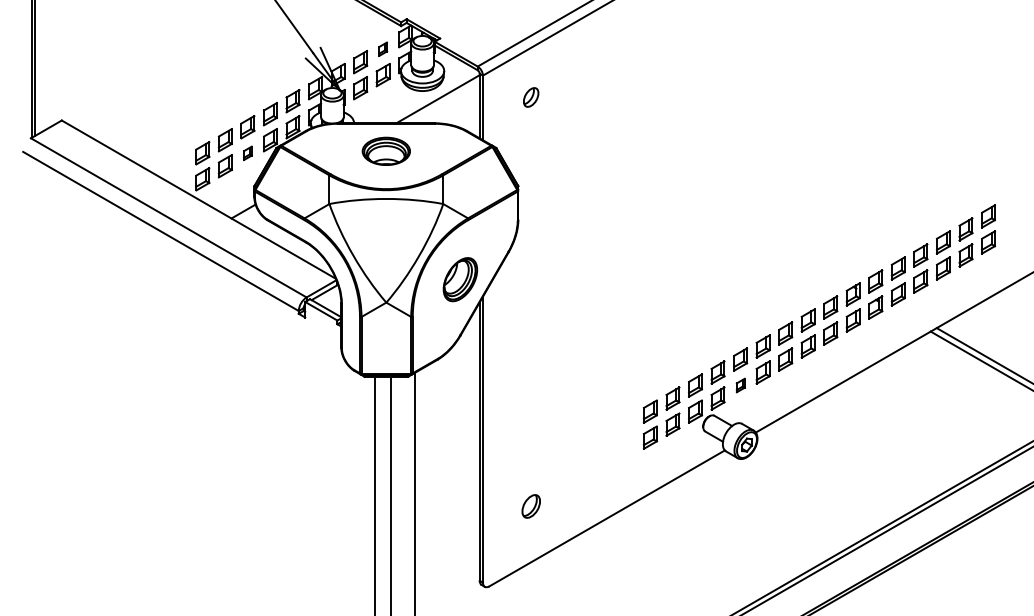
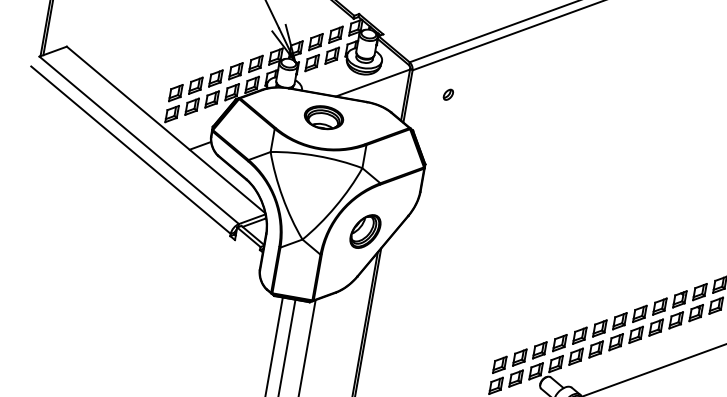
part: (382, 49) -> (335, 35), size x1.67
part: (531, 97) -> (448, 94), size x0.71
part: (247, 153) -> (211, 99), size x1.67
part: (740, 385) -> (576, 356), size x1.67

